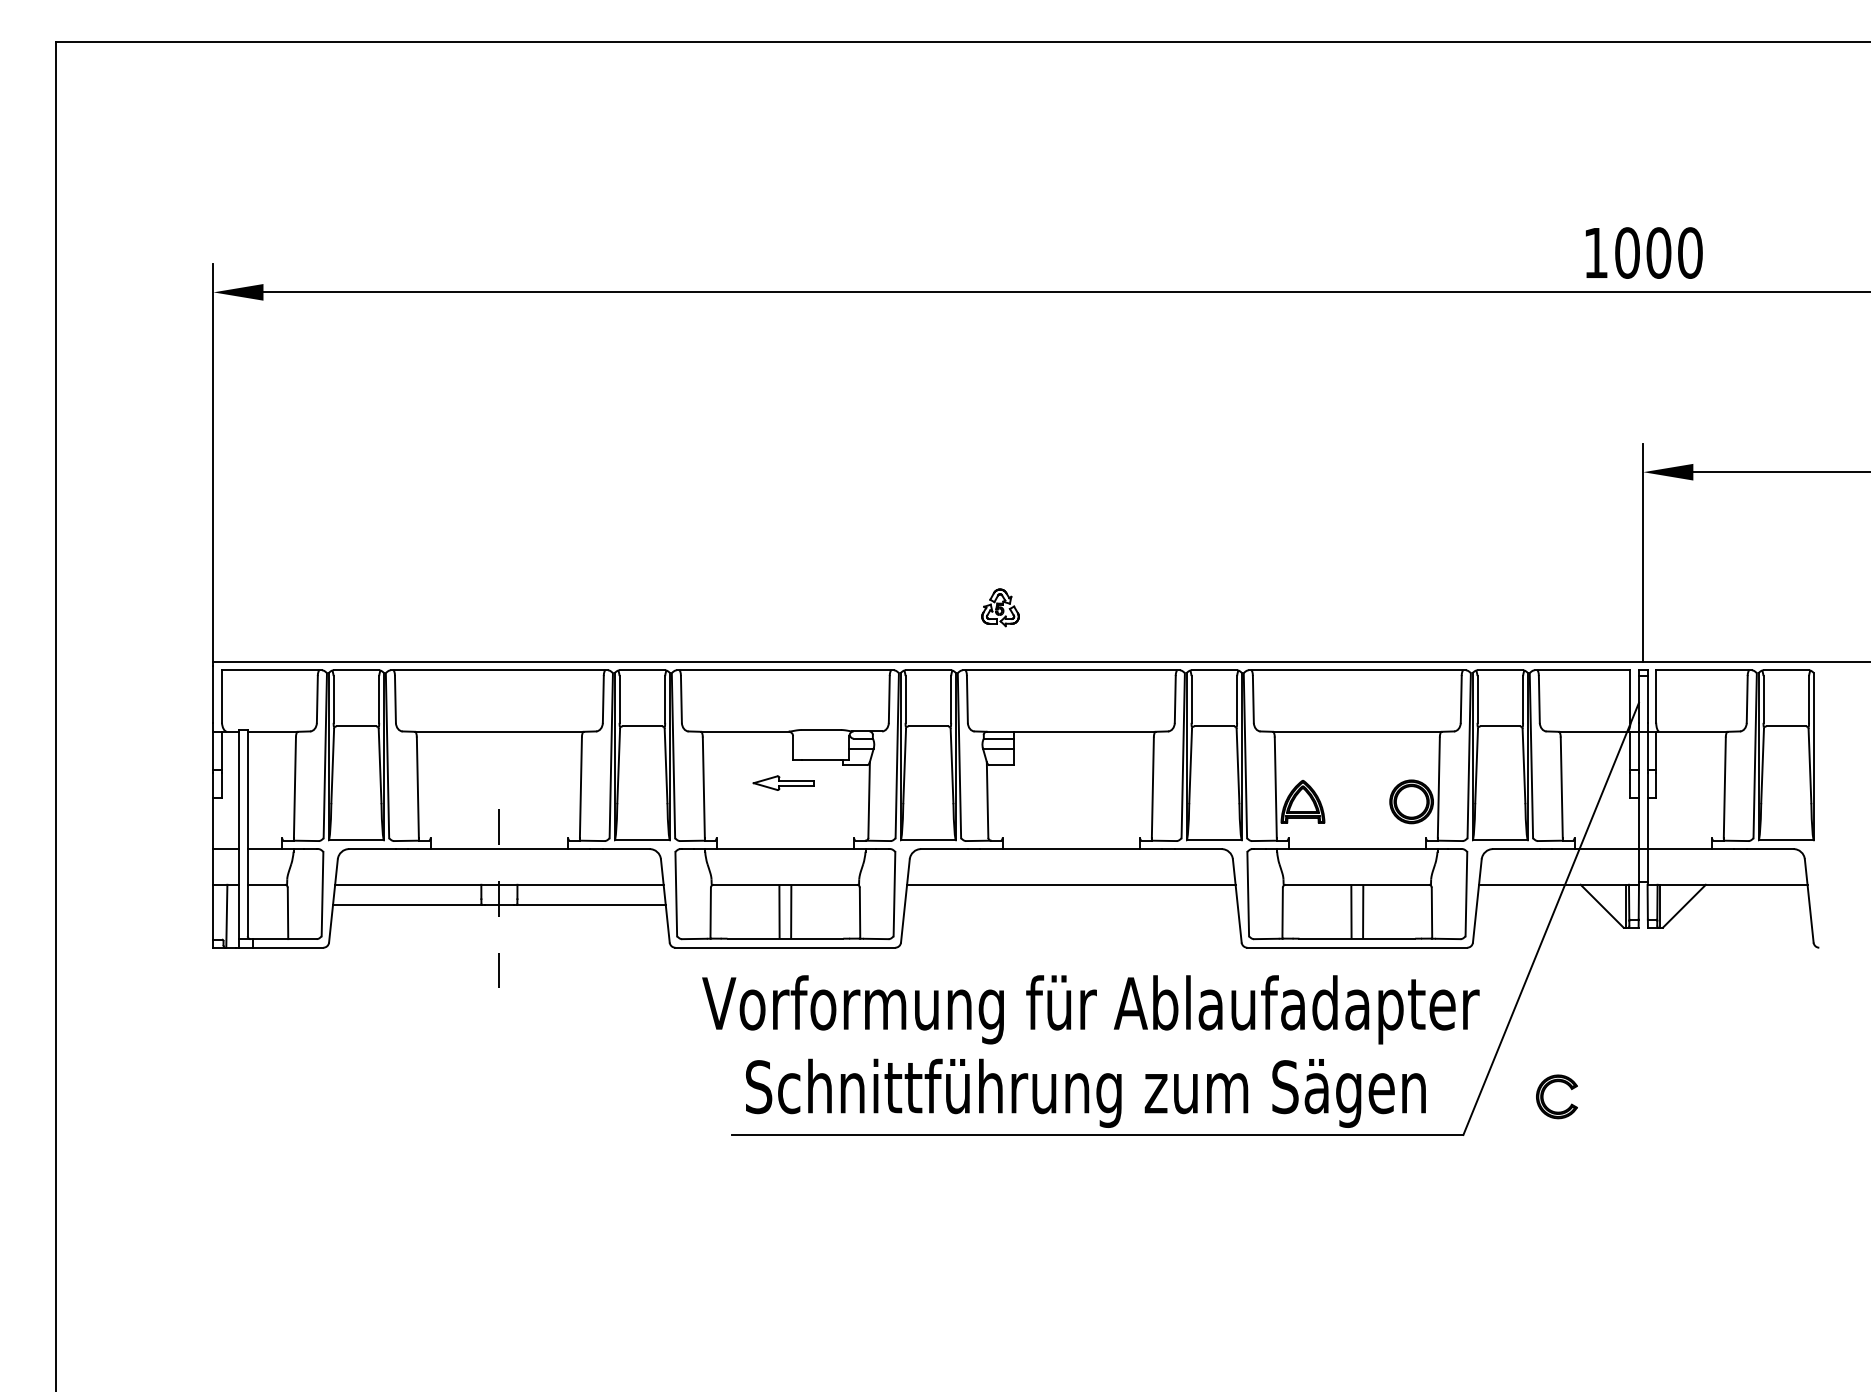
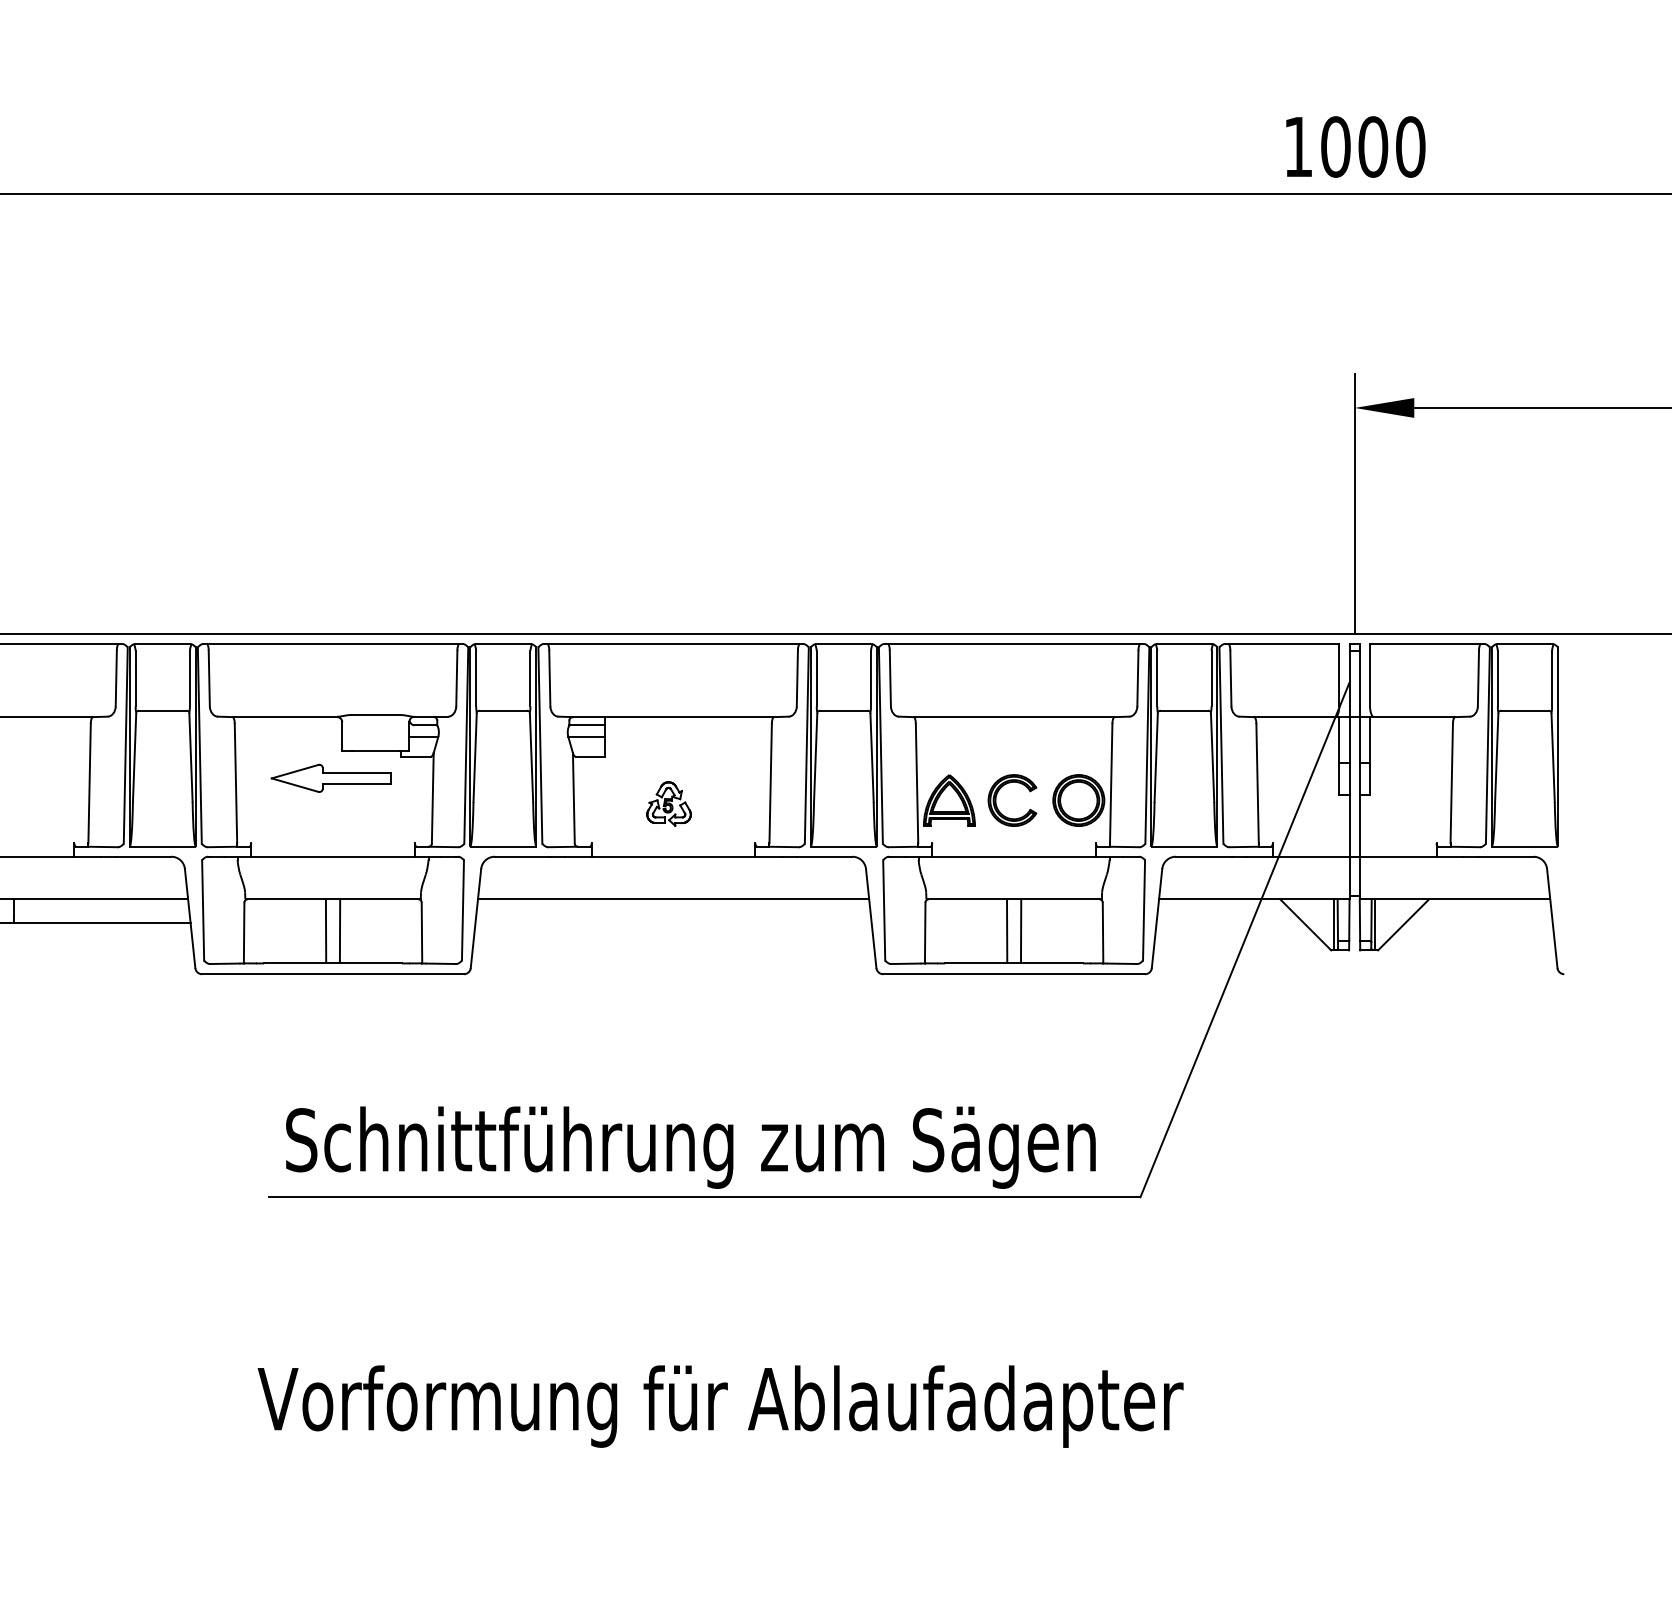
part: (1000, 607) -> (669, 803), moved
part: (783, 782) -> (330, 777), size x1.67
text: (1090, 1009) -> (720, 1406), moved
part: (1544, 1092) -> (997, 795), moved

